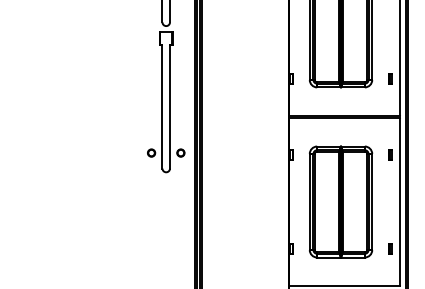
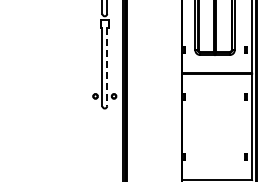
line: (170, 107) -> (107, 67), solid -> dashed
part: (340, 202) -> (214, 127), removed

